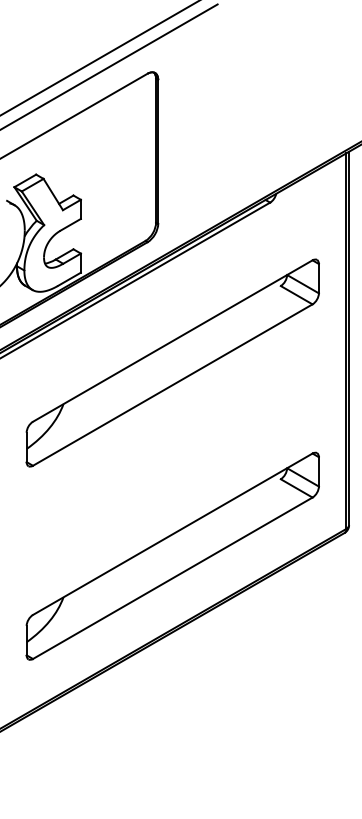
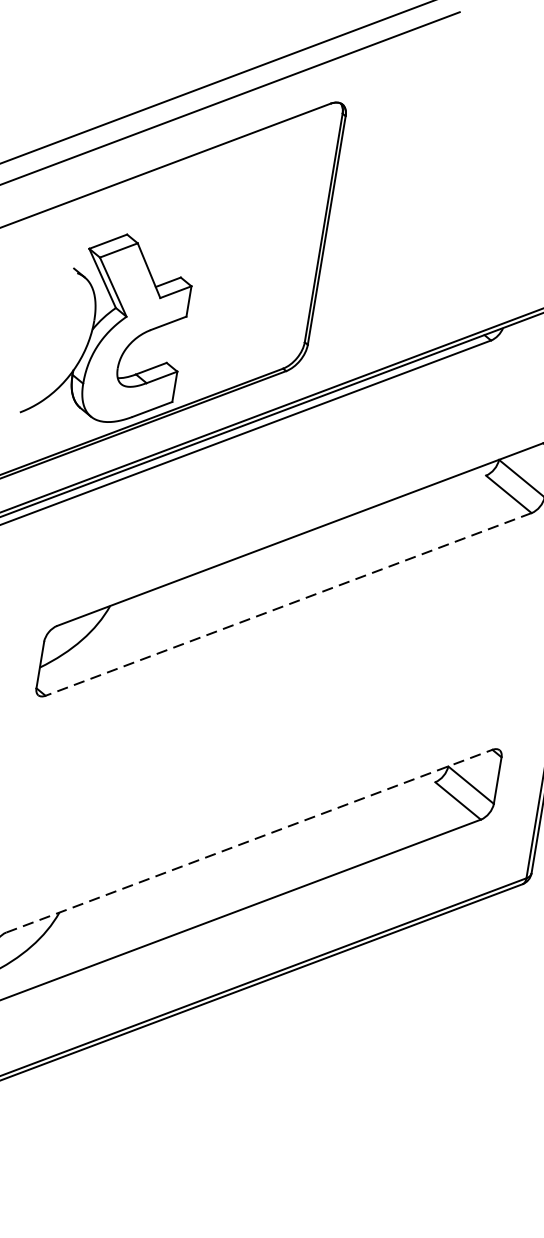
line: (172, 385) -> (288, 605), solid -> dashed
line: (173, 534) -> (250, 841), solid -> dashed

